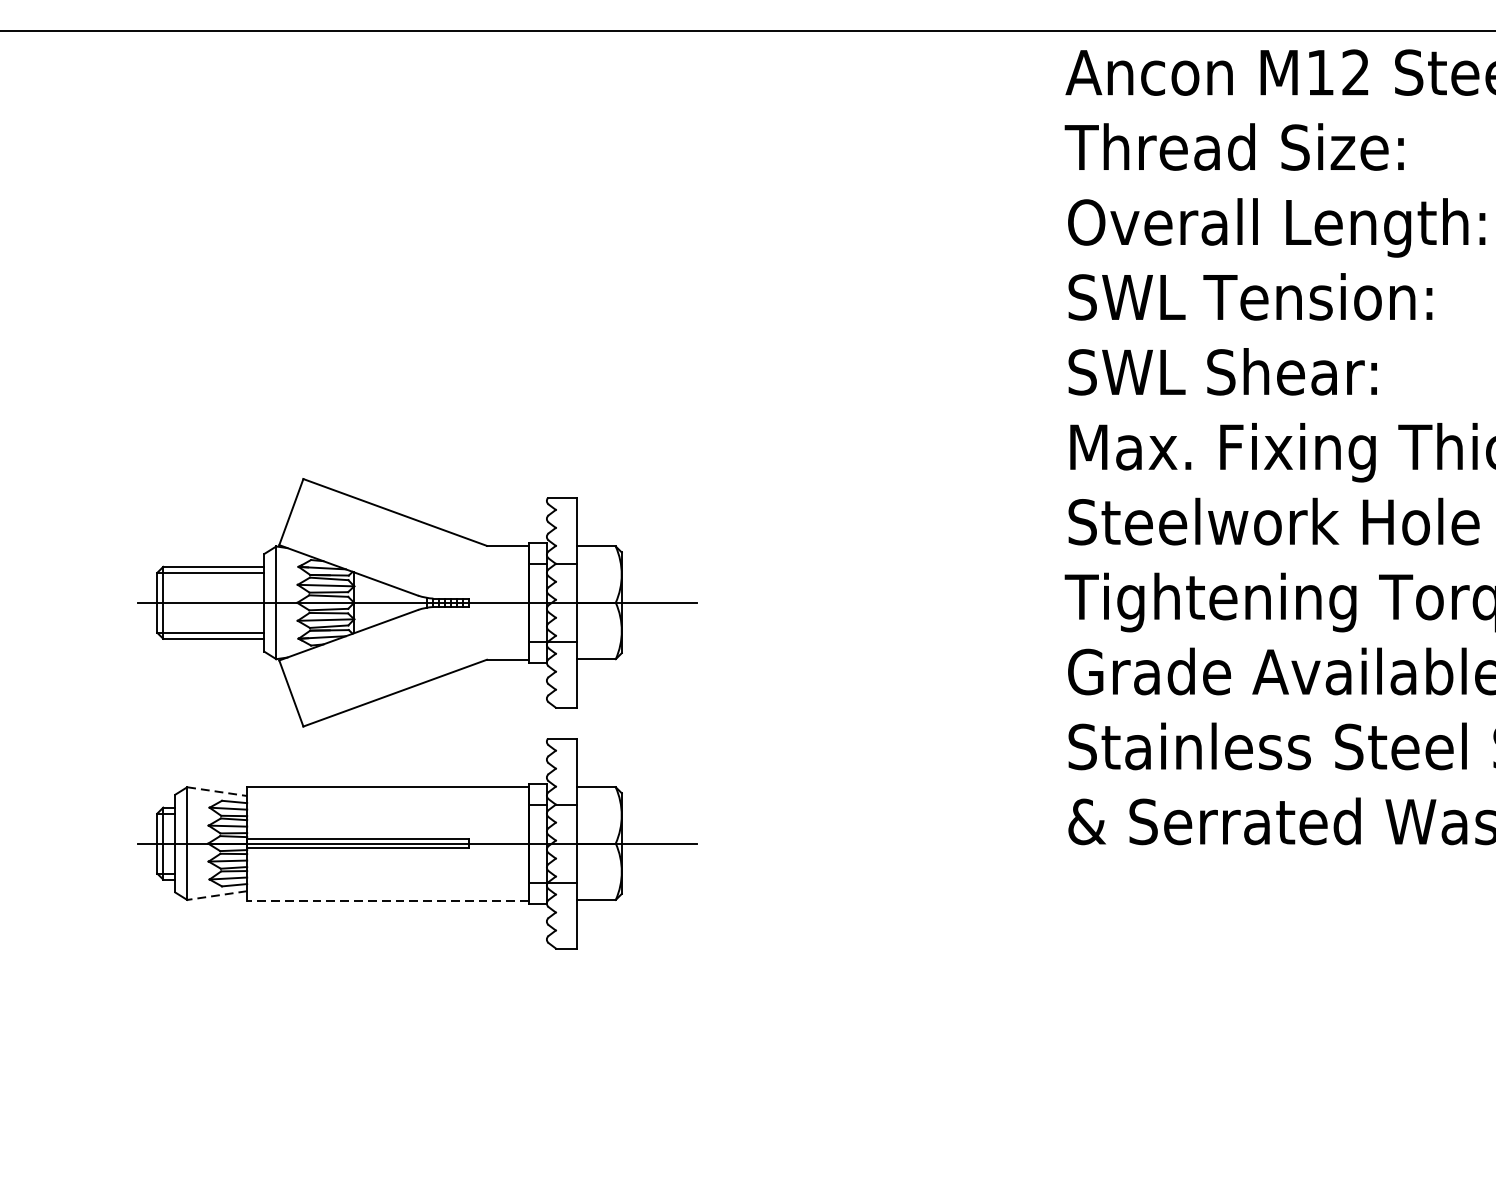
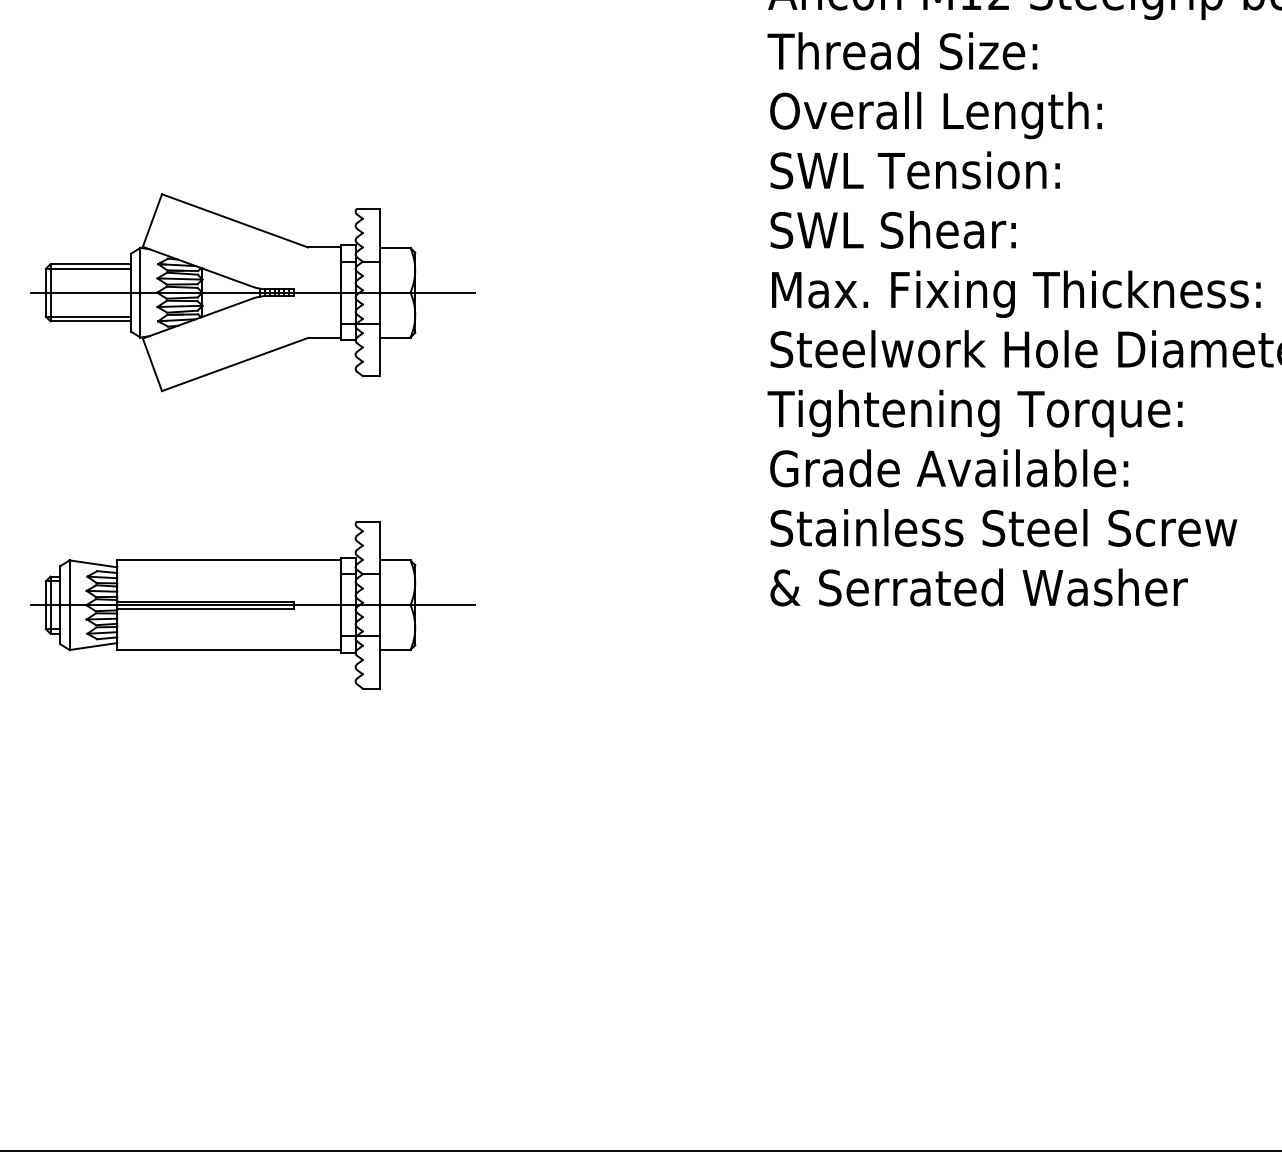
part: (417, 602) -> (252, 292), moved
line: (217, 791) -> (93, 563), dashed -> solid
line: (215, 895) -> (92, 646), dashed -> solid
line: (386, 900) -> (228, 650), dashed -> solid

